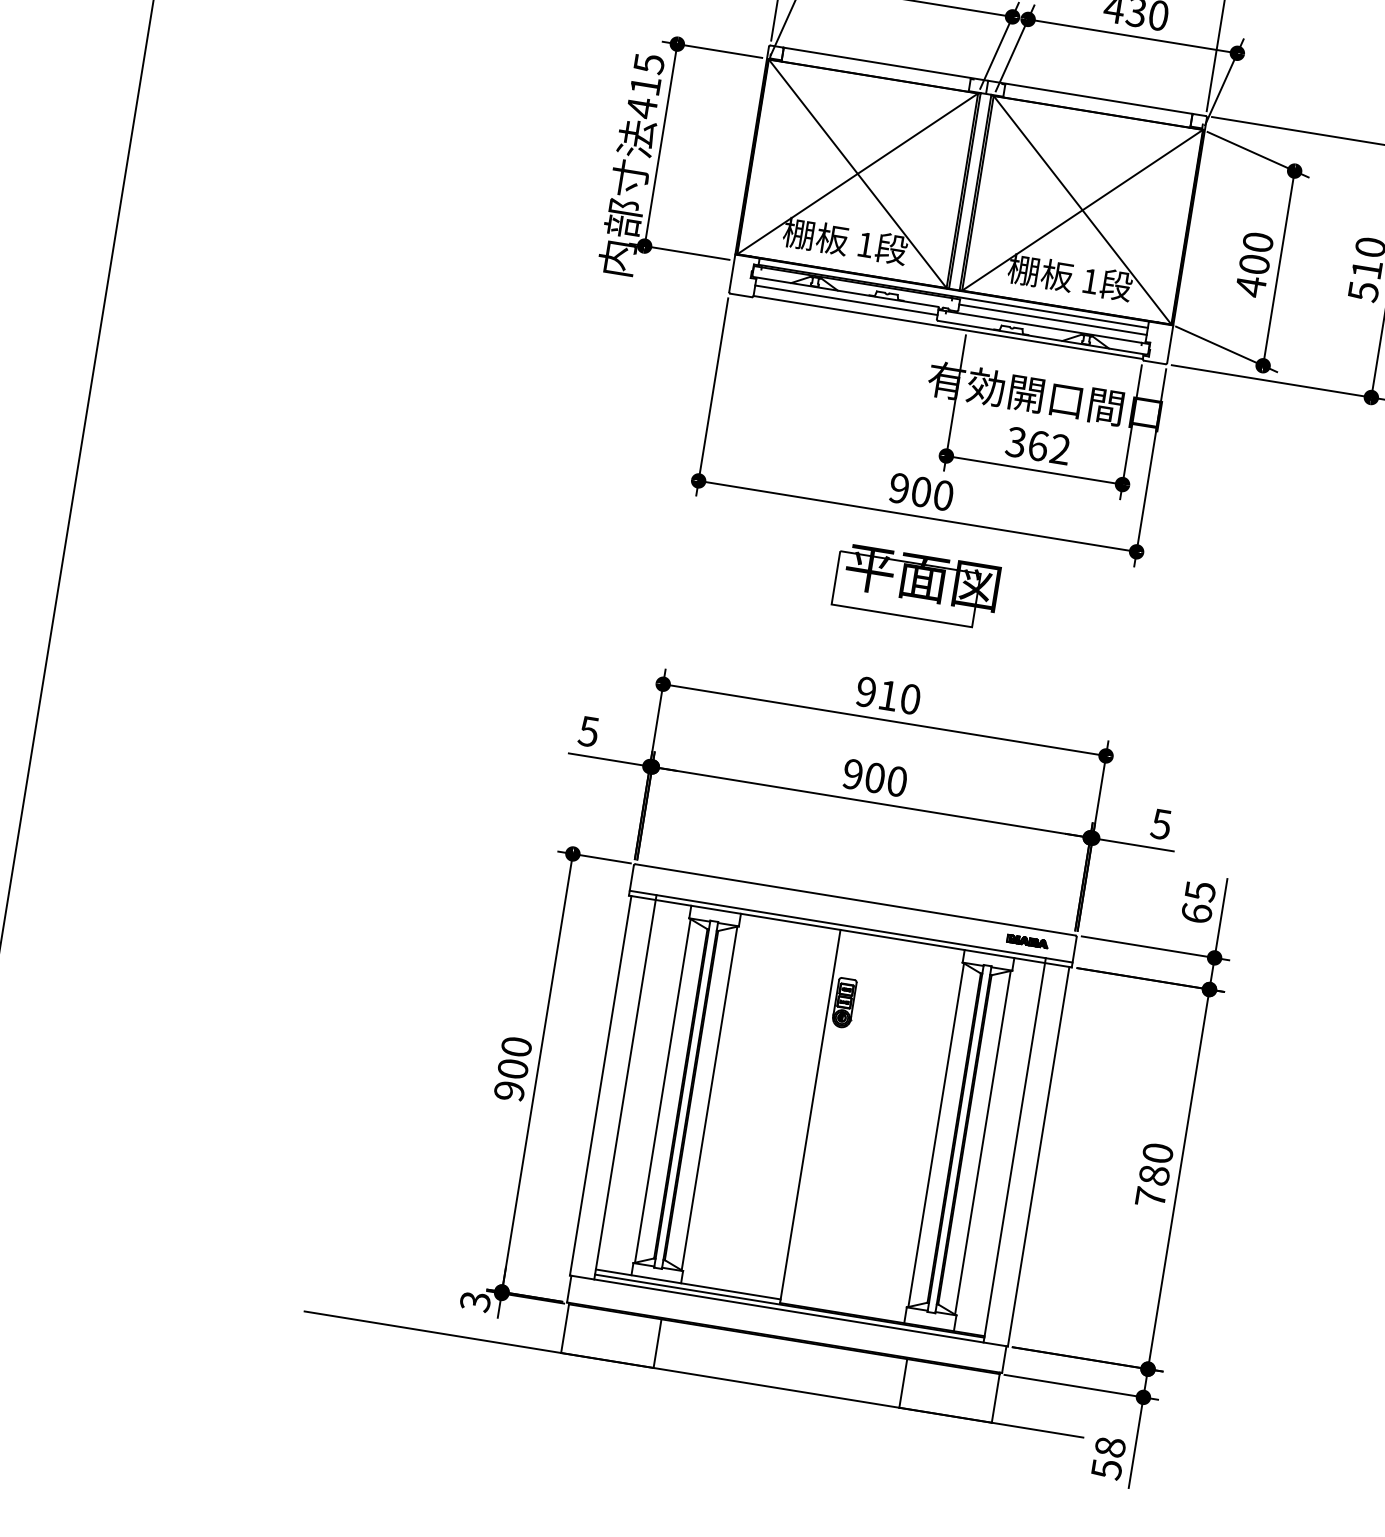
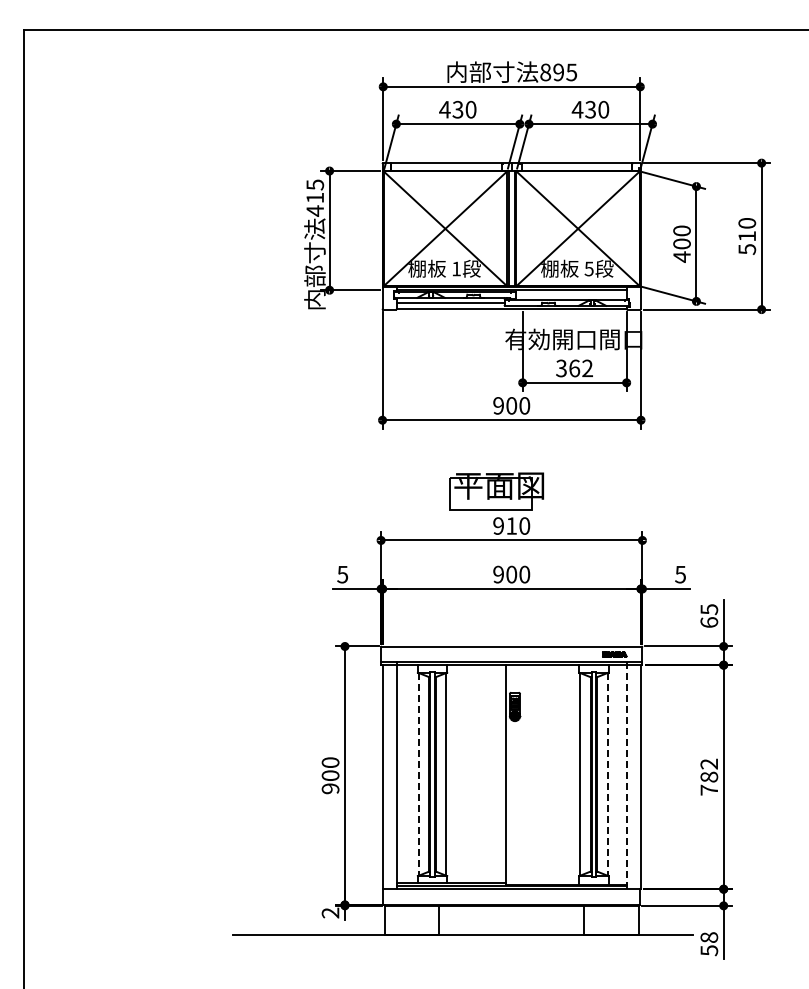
text: (1089, 280) -> (588, 268), 1 -> 5
line: (1053, 319) -> (571, 294), removed
part: (916, 586) -> (496, 491), moved
line: (662, 1091) -> (418, 774), solid -> dashed
line: (982, 1142) -> (607, 774), solid -> dashed
line: (1014, 1151) -> (626, 776), solid -> dashed
text: (1158, 1152) -> (709, 763), 780 -> 782
text: (475, 1300) -> (330, 912), 3 -> 2

